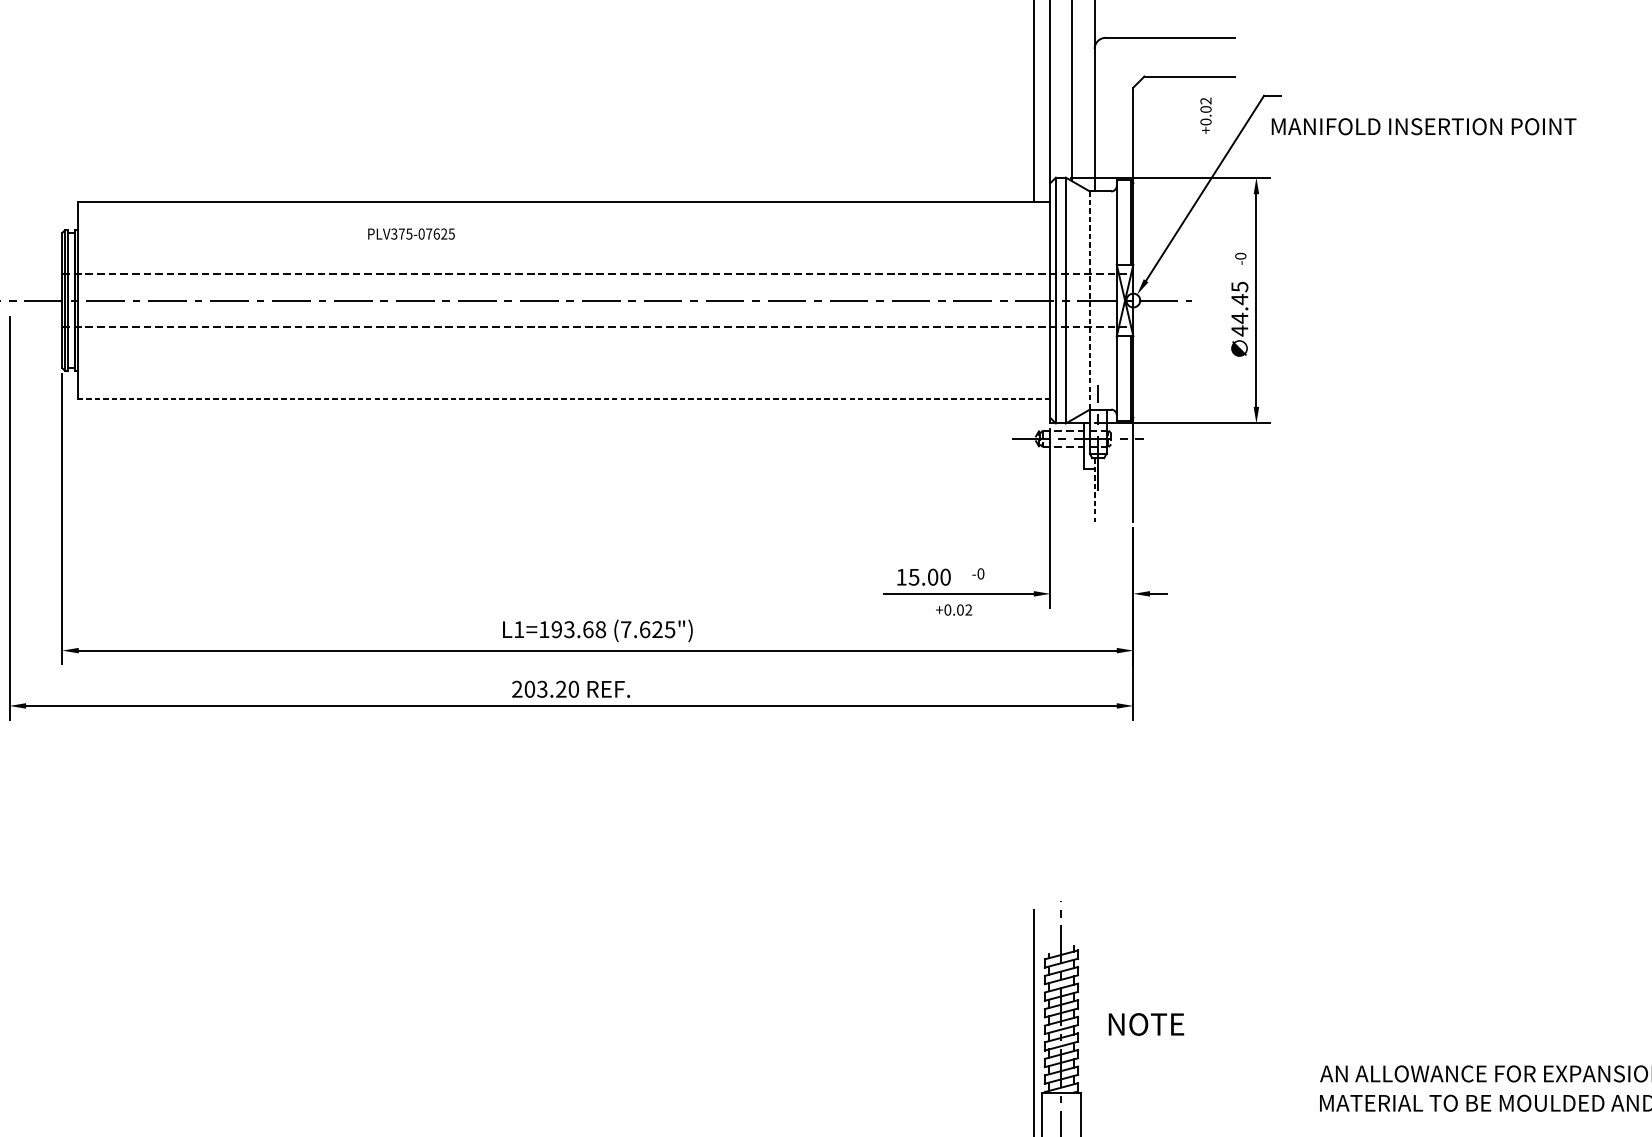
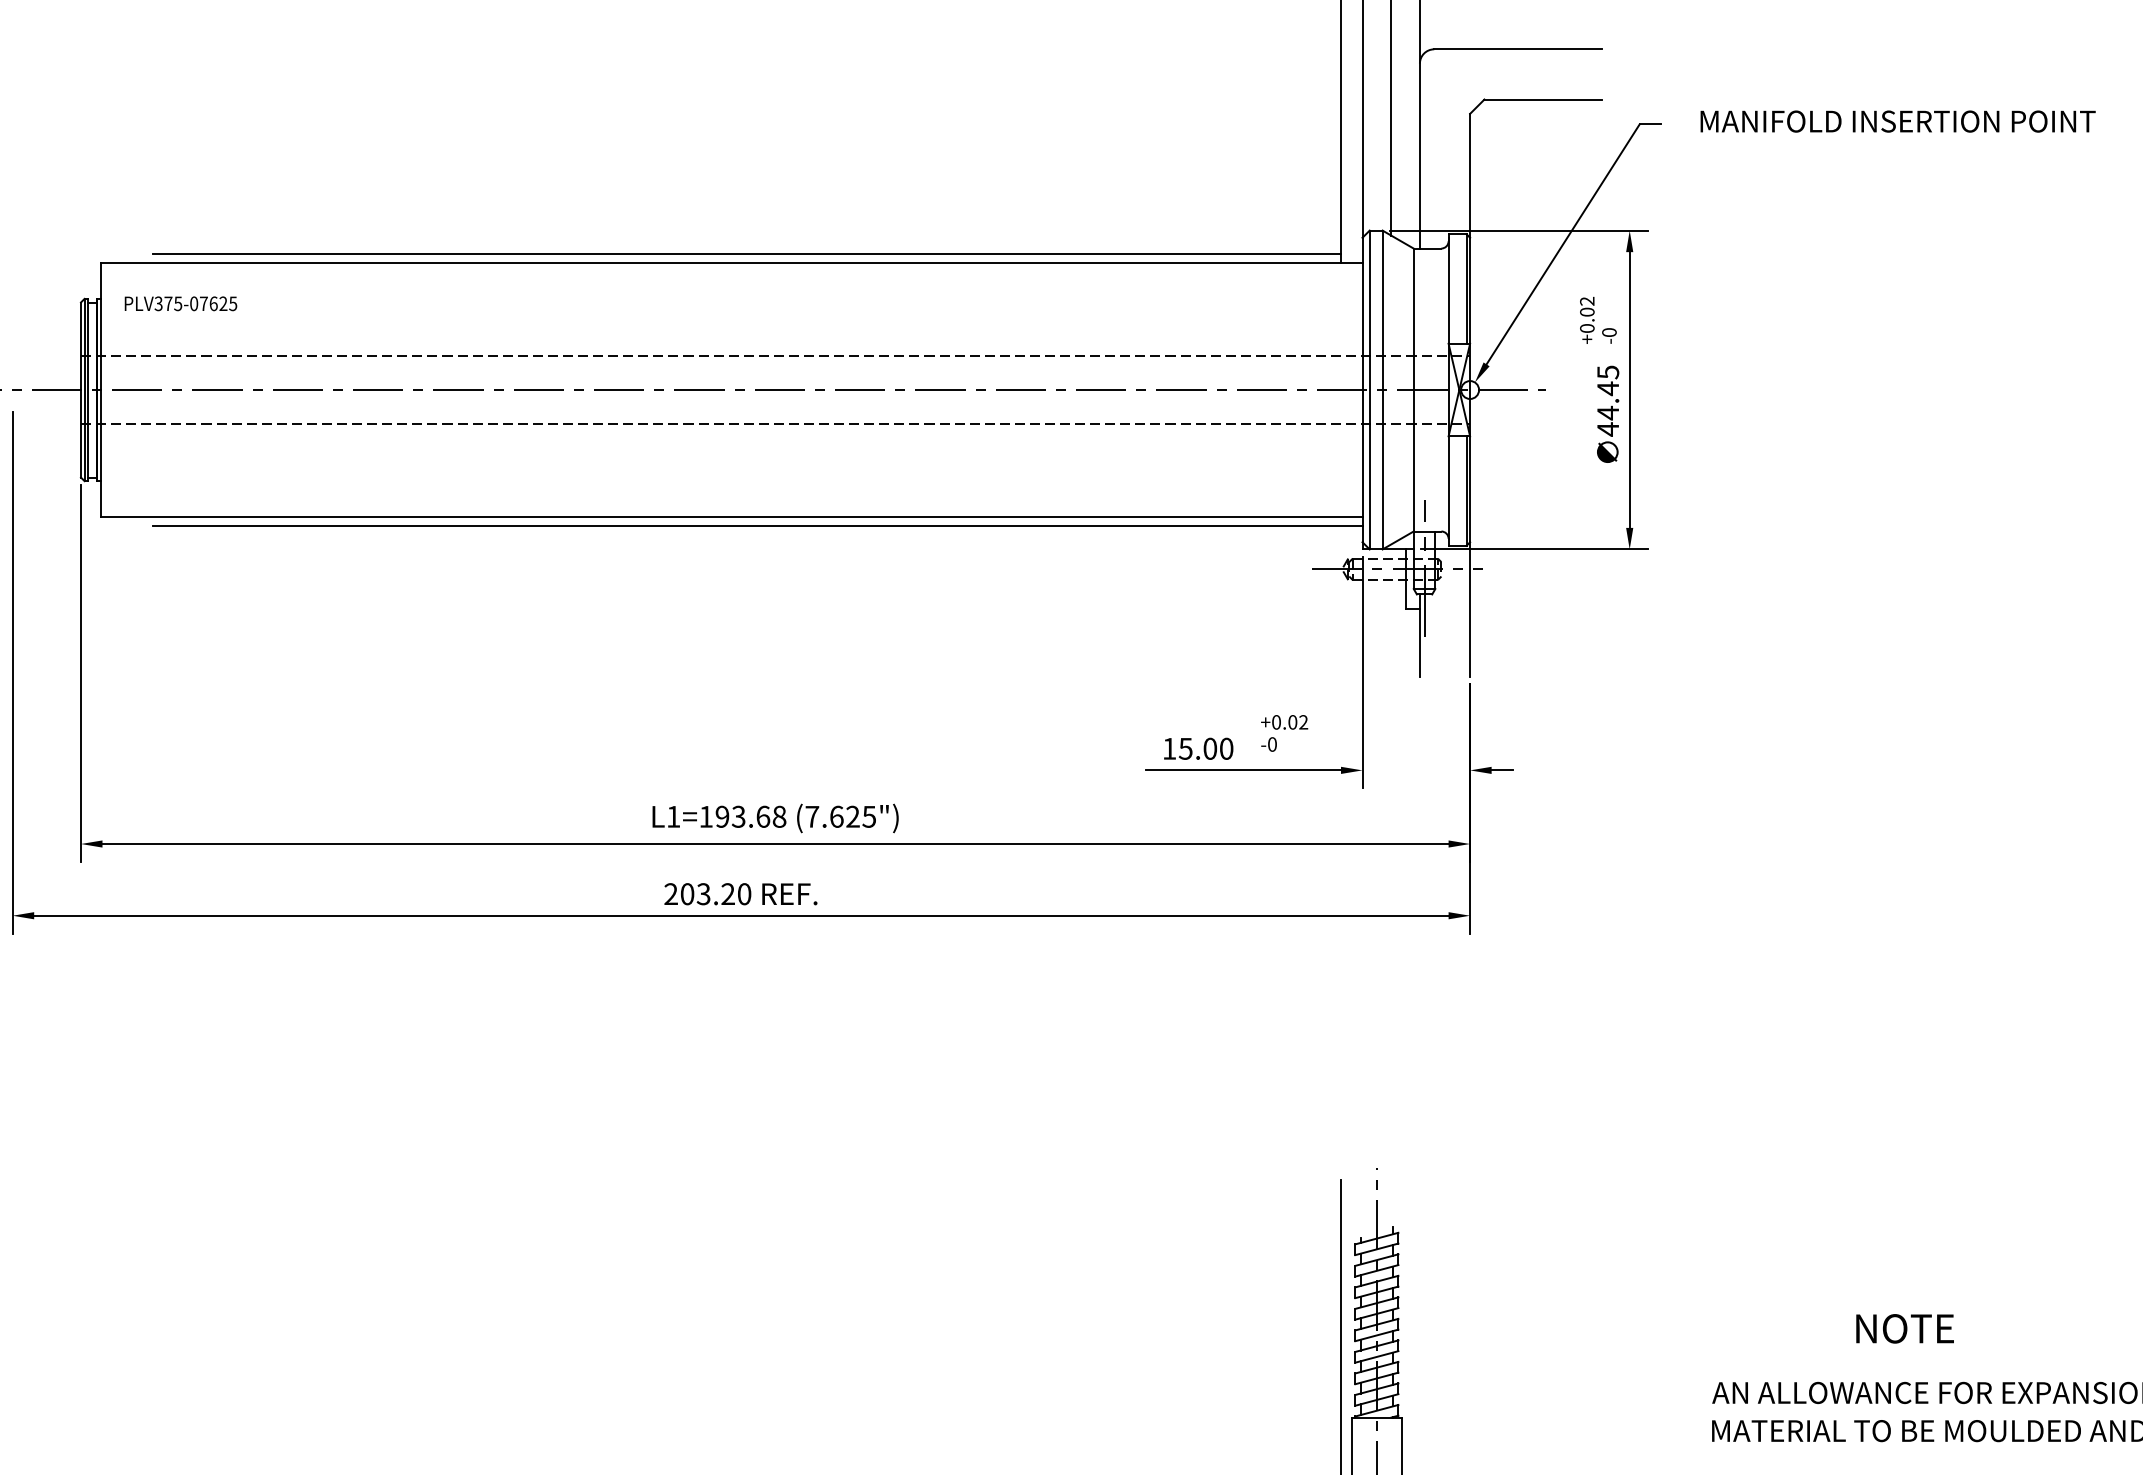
text: (1206, 115) -> (1587, 319), moved
text: (1423, 126) -> (1897, 121), moved
line: (575, 195) -> (746, 253), added
text: (411, 233) -> (180, 303), moved
line: (1089, 300) -> (1413, 390), dashed -> solid
line: (563, 398) -> (731, 517), dashed -> solid
line: (583, 405) -> (757, 526), added
line: (1094, 490) -> (1419, 636), dashed -> solid
text: (954, 610) -> (1284, 722), moved
text: (1146, 1024) -> (1904, 1328), moved

